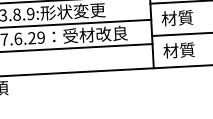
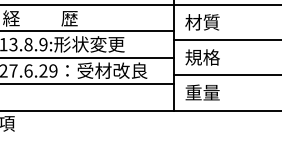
text: (177, 18) -> (202, 57), 材質 -> 規格
text: (179, 50) -> (202, 92), 材質 -> 重量

